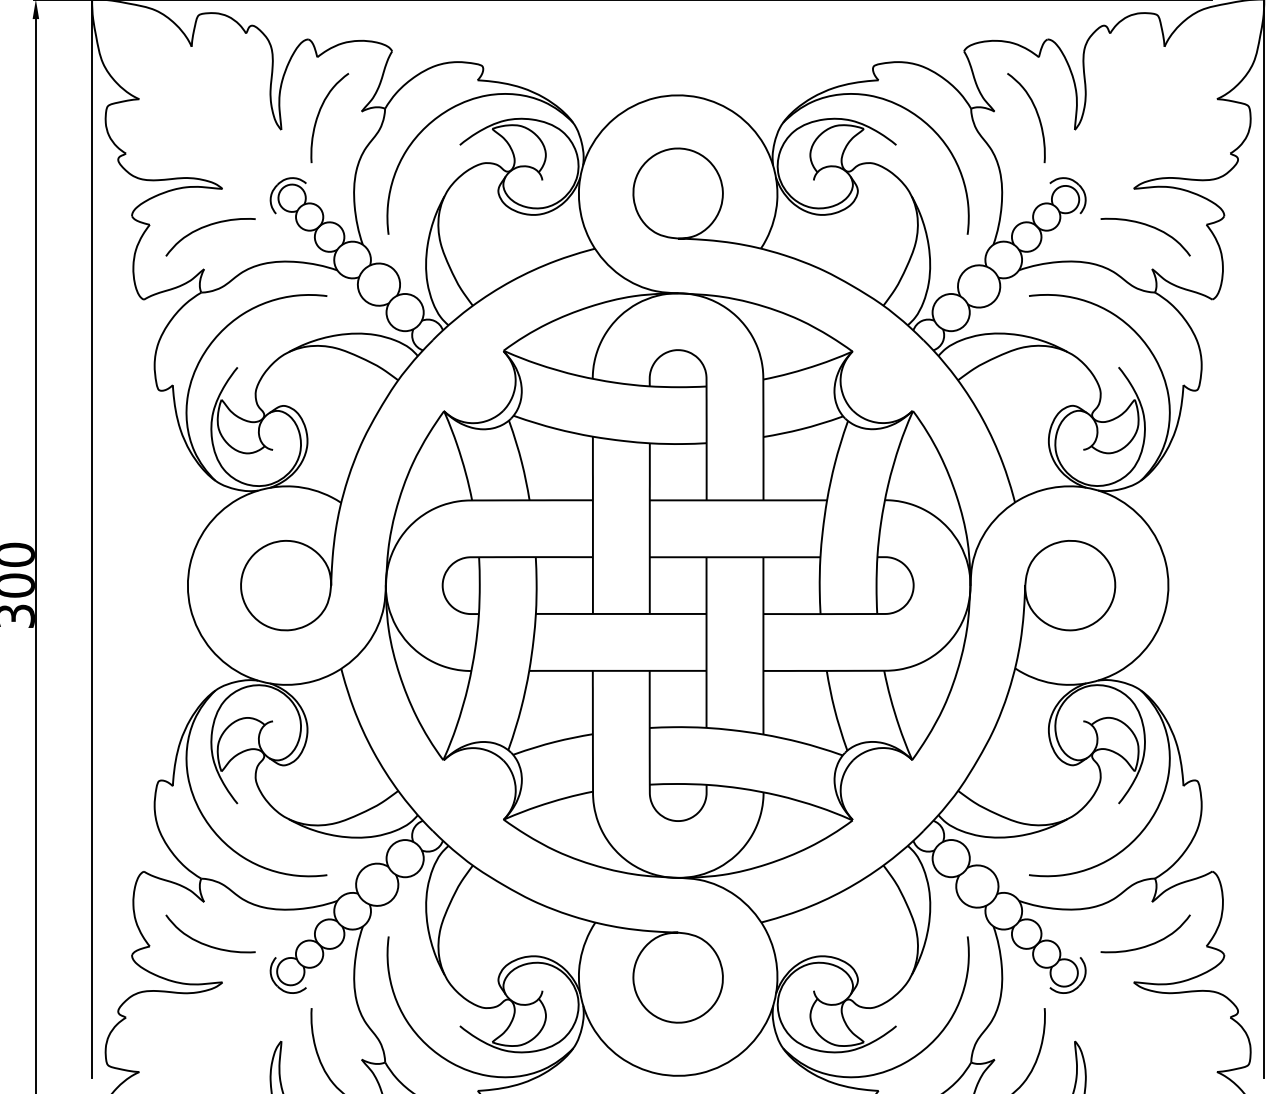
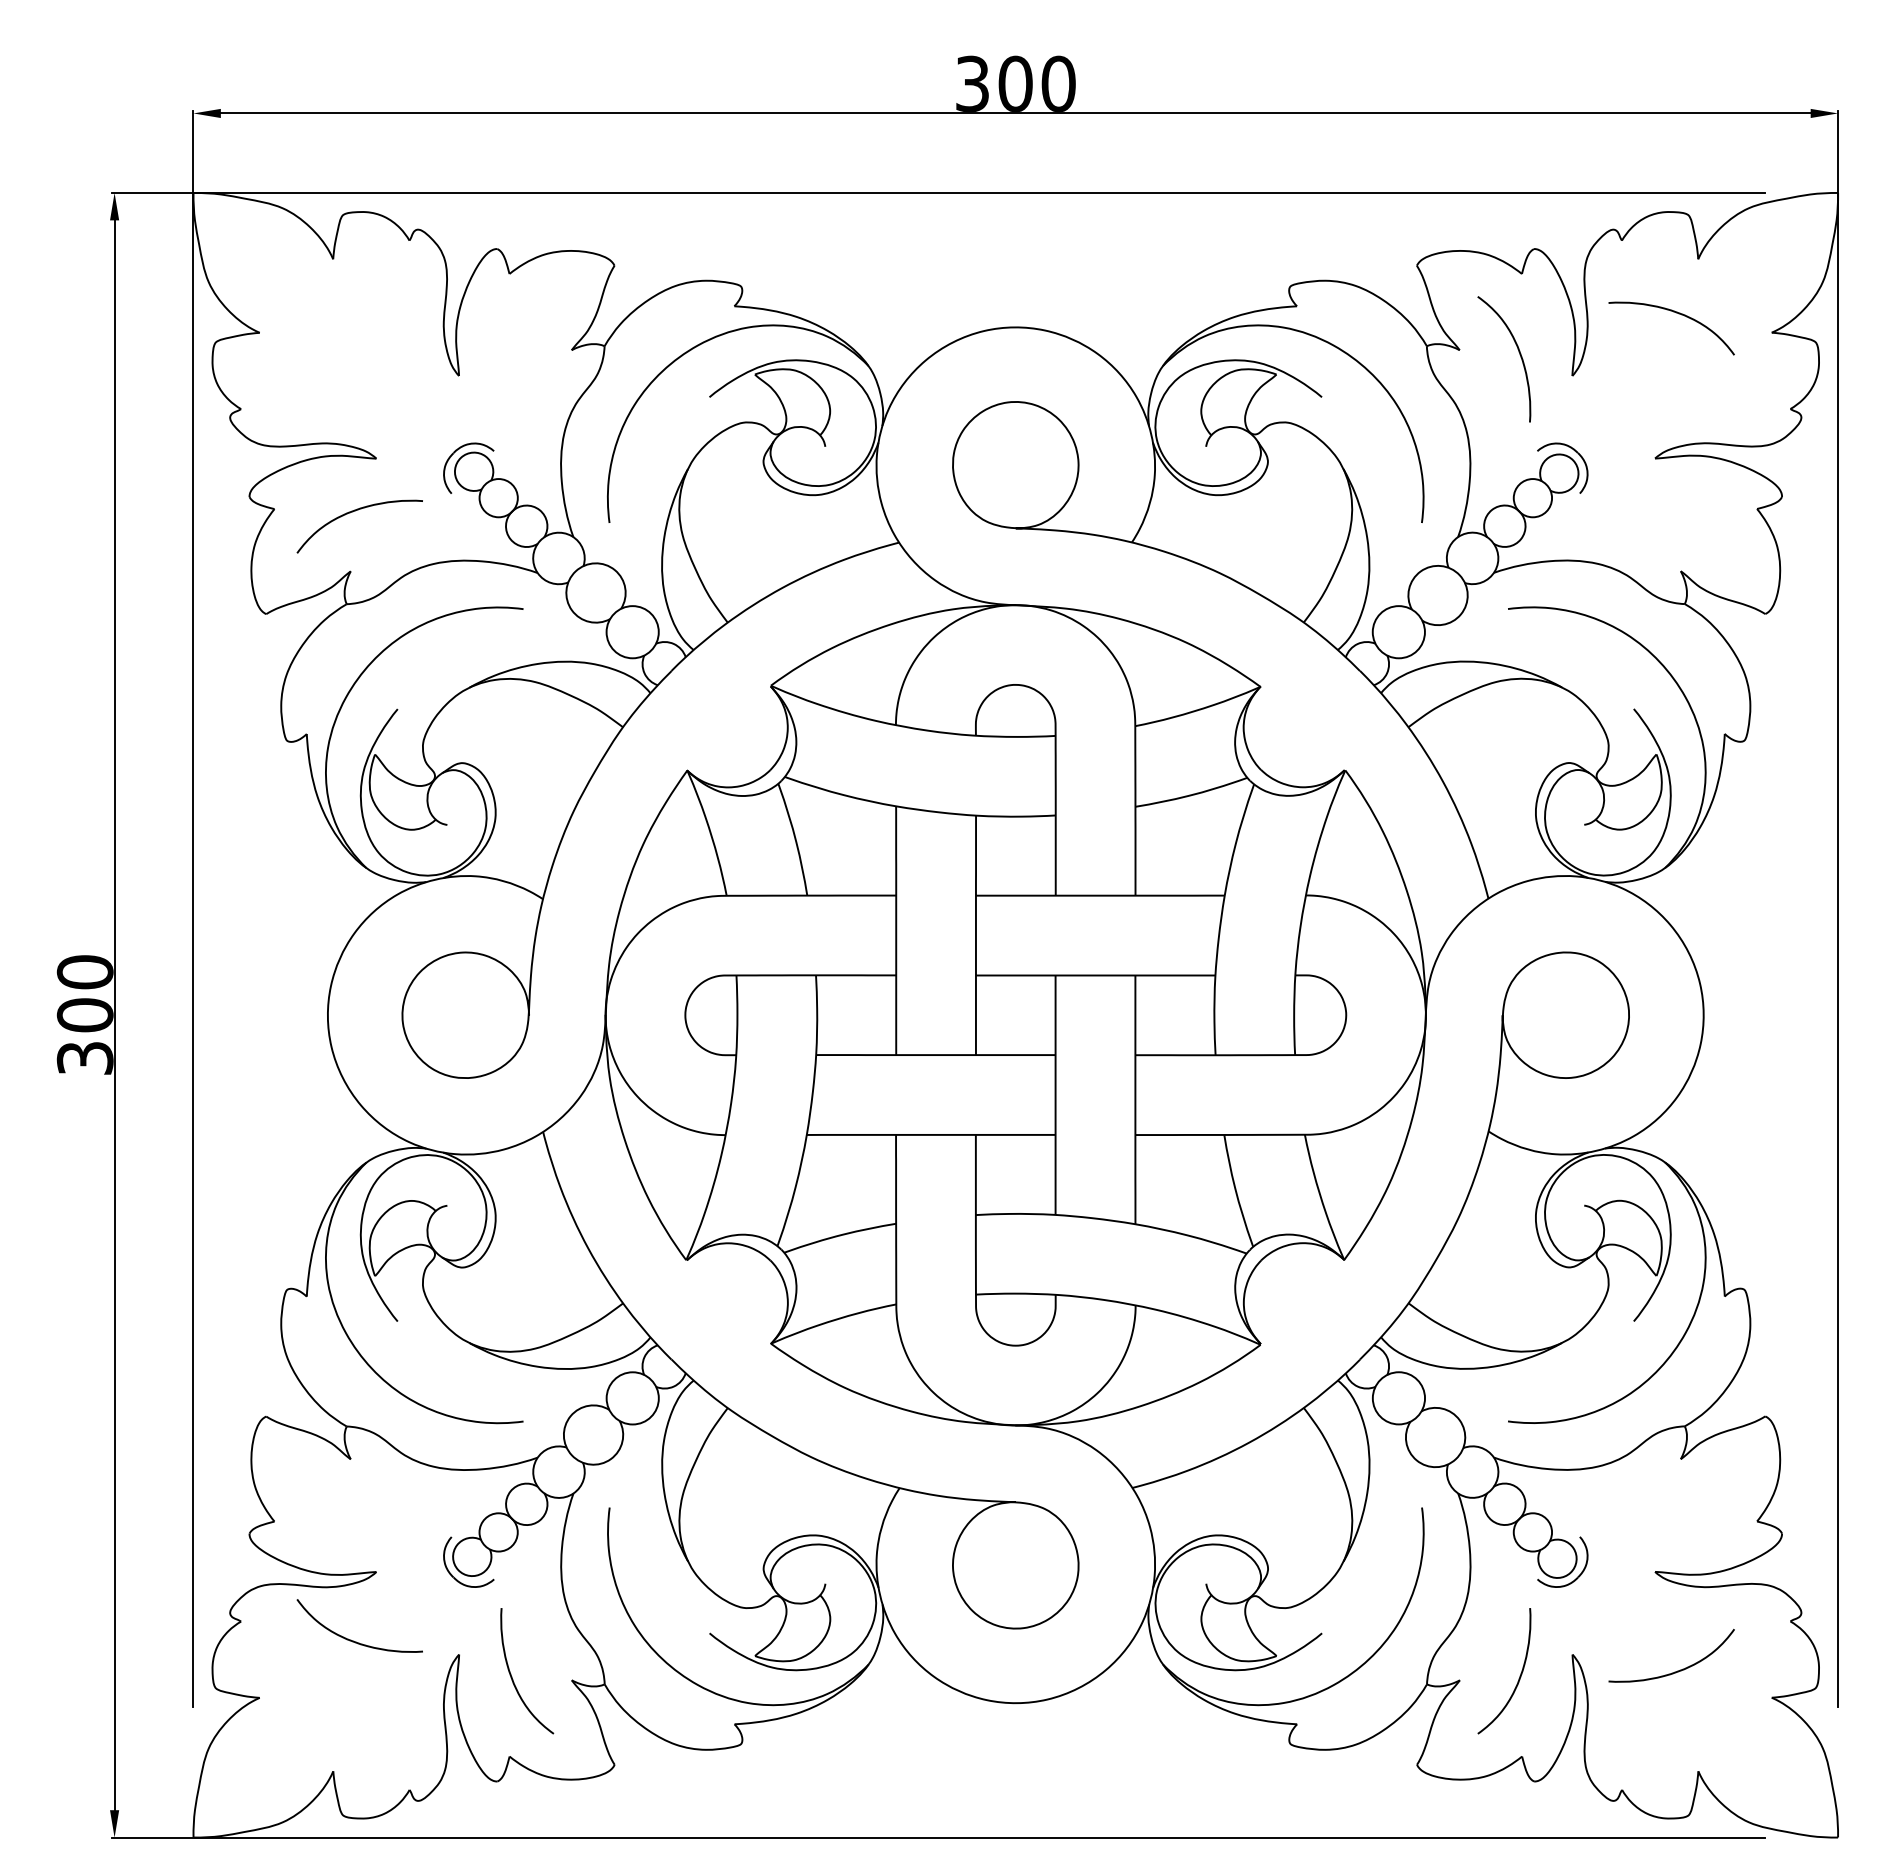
curve: (319, 113) -> (512, 353), removed
curve: (1150, 227) -> (1678, 314), moved
curve: (204, 943) -> (351, 1639), moved
curve: (1149, 944) -> (1677, 1670), moved

